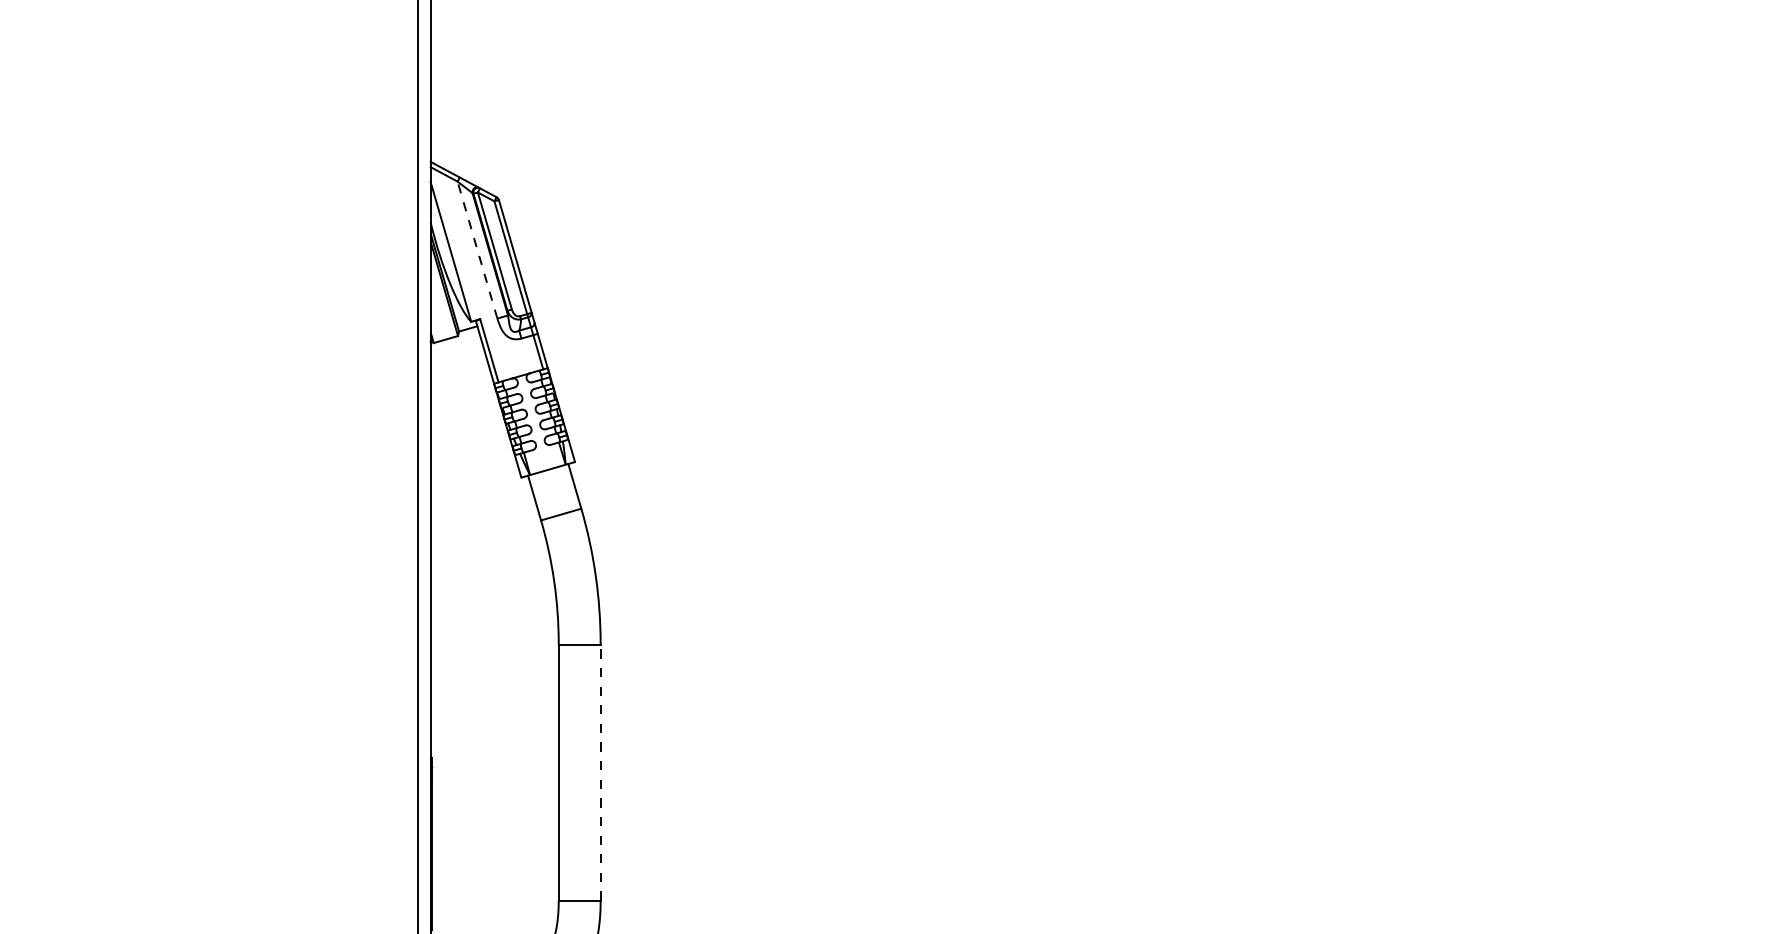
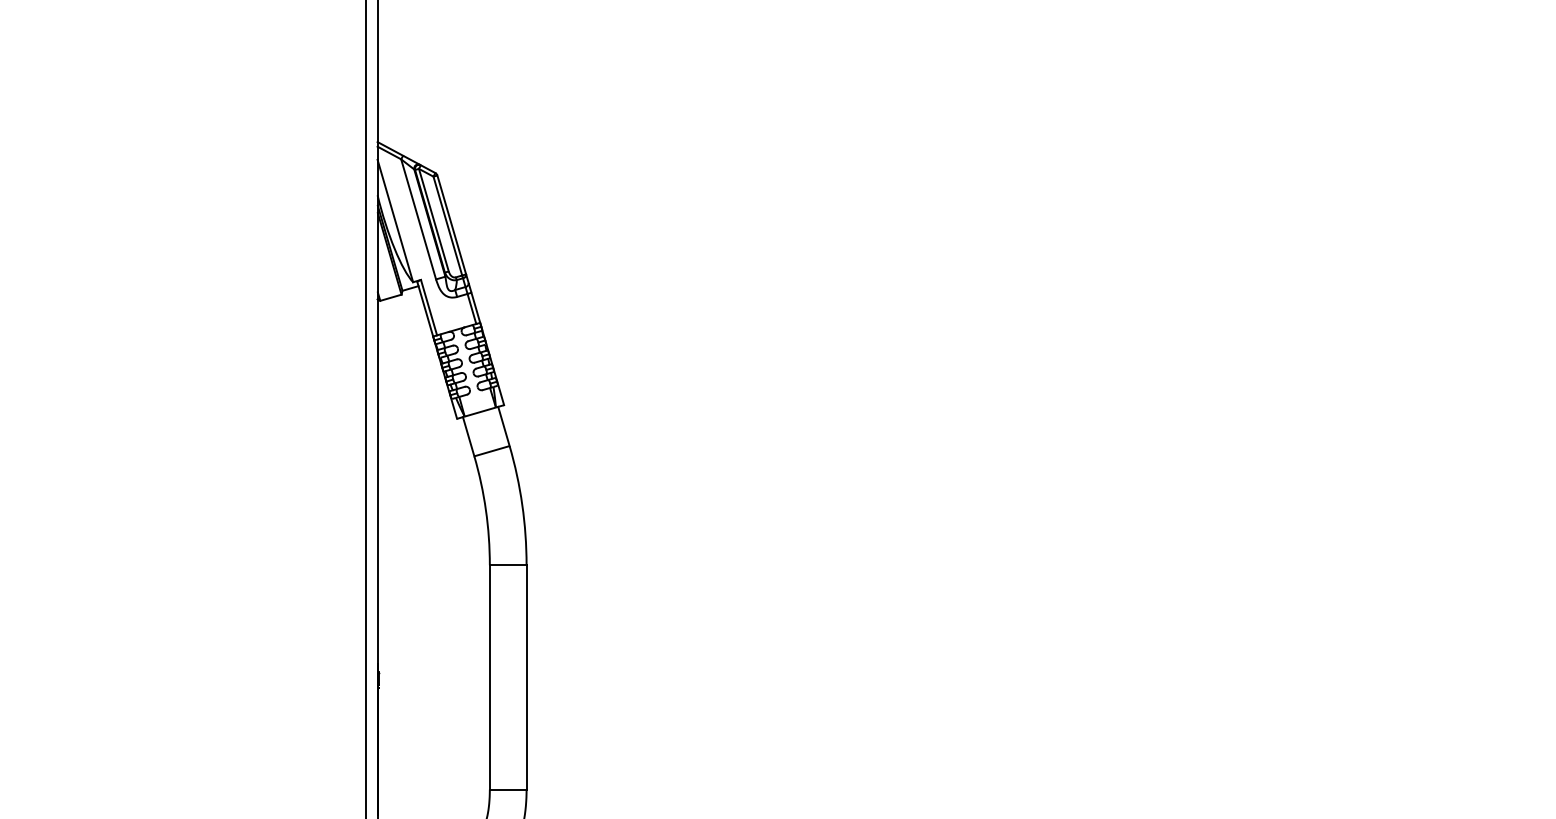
line: (477, 250) -> (418, 219), dashed -> solid
line: (600, 771) -> (526, 676), dashed -> solid

